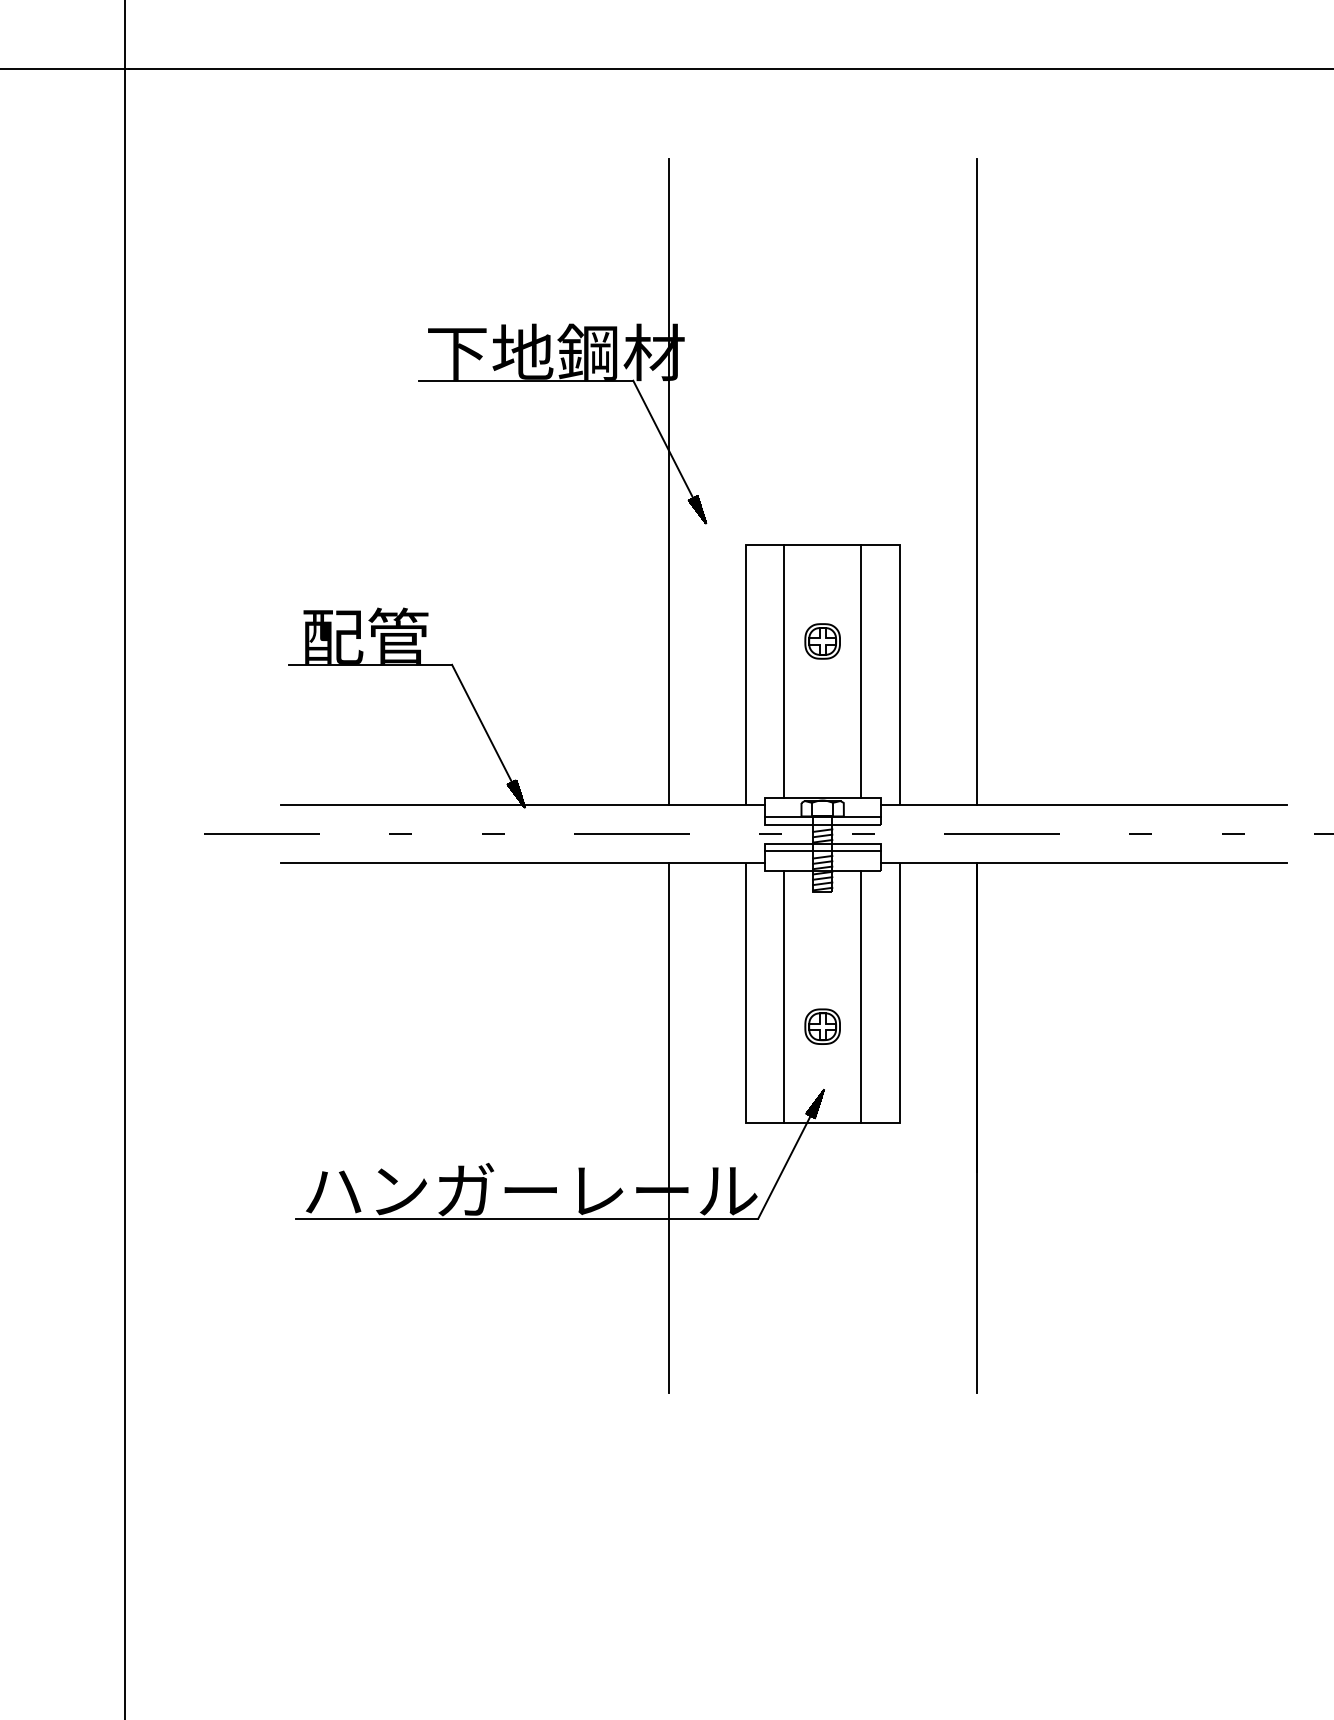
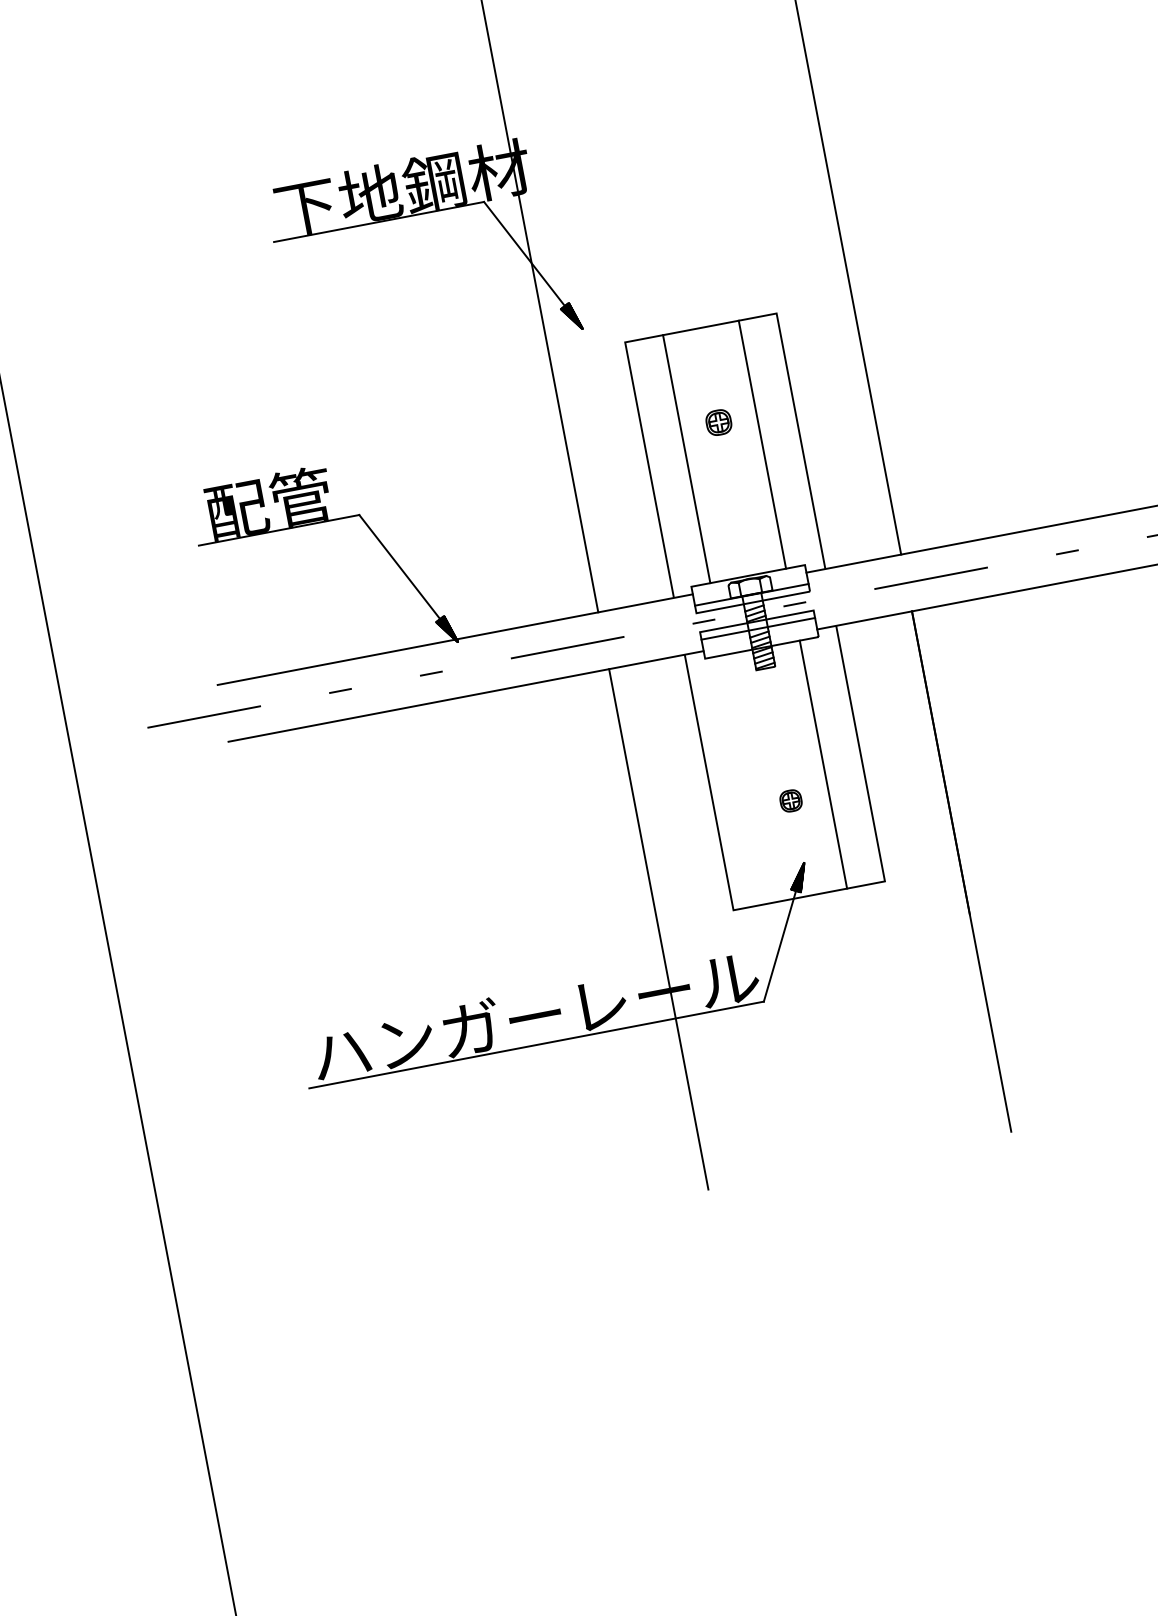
part: (822, 641) -> (718, 422), size x0.7
line: (784, 996) -> (747, 778), removed
part: (822, 1026) -> (790, 800), size x0.6

